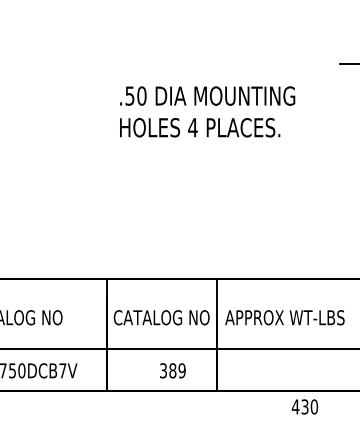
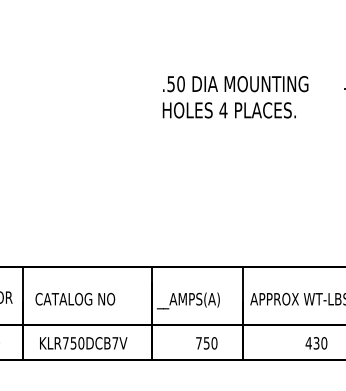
text: (207, 112) -> (235, 97), moved
text: (161, 319) -> (197, 300), CATALOG NO -> __AMPS(A)
text: (172, 371) -> (206, 343), 389 -> 750
text: (304, 407) -> (316, 343), moved

